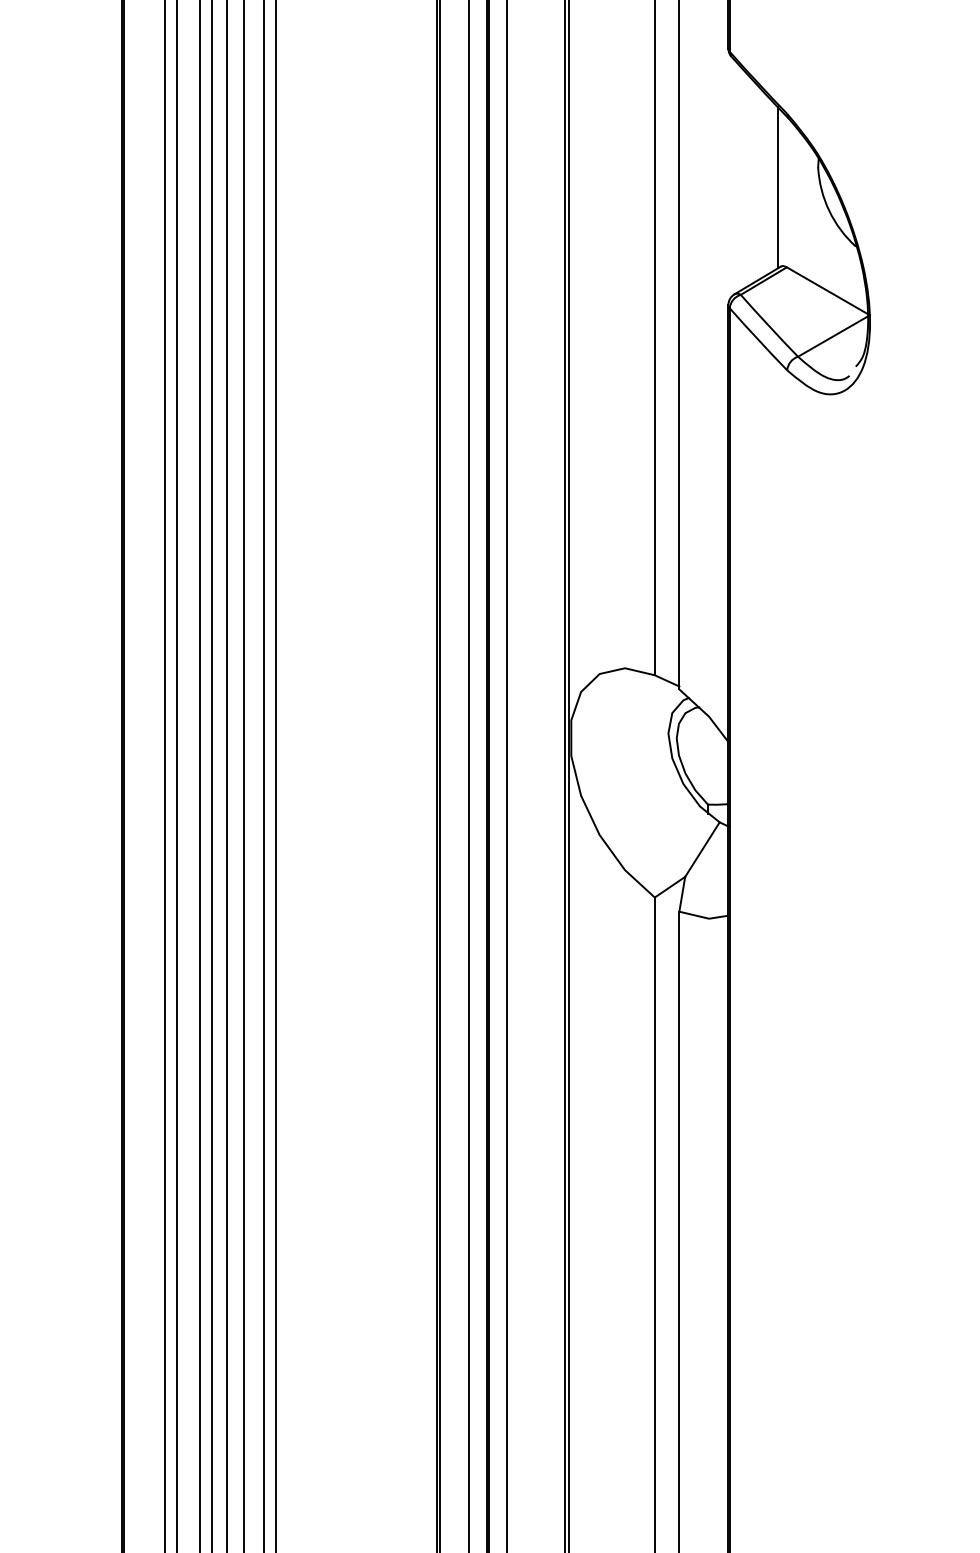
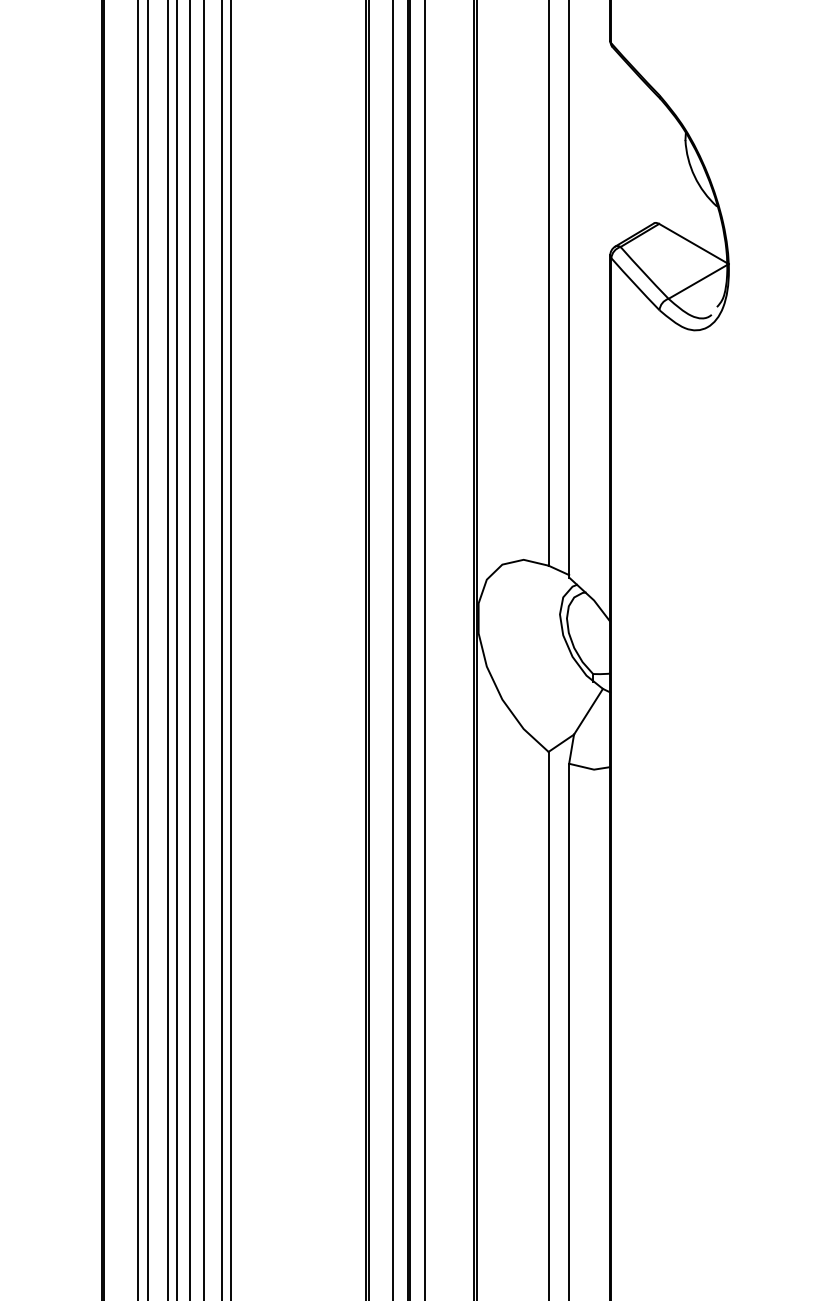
line: (778, 187) -> (652, 157), removed

